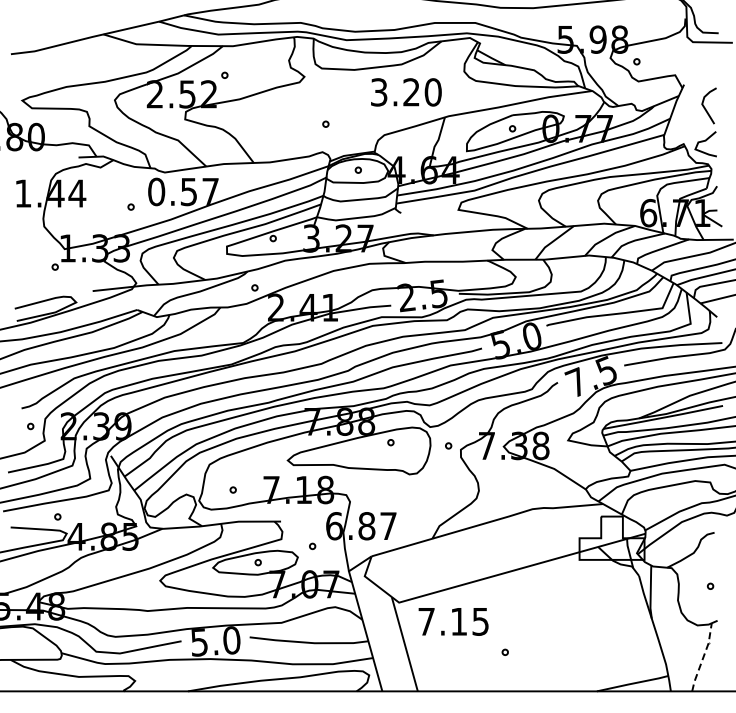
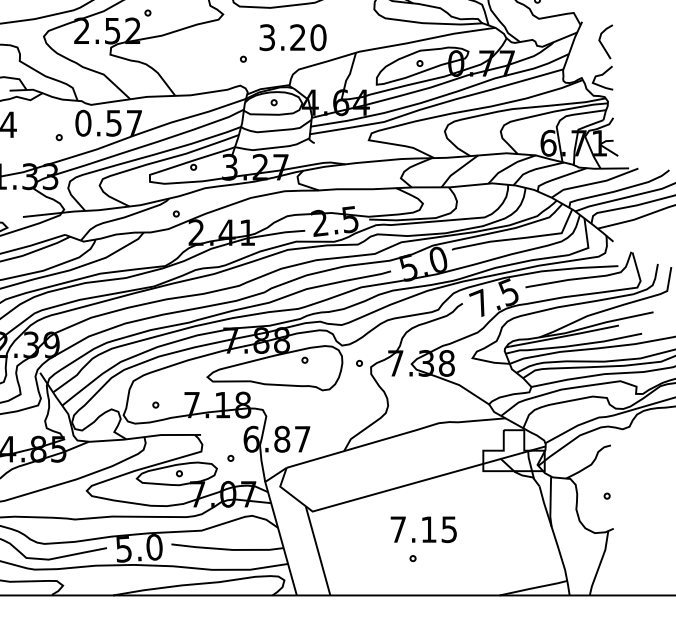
text: (406, 92) -> (293, 37), moved
text: (453, 621) -> (423, 529), moved
line: (703, 657) -> (600, 563), dashed -> solid

